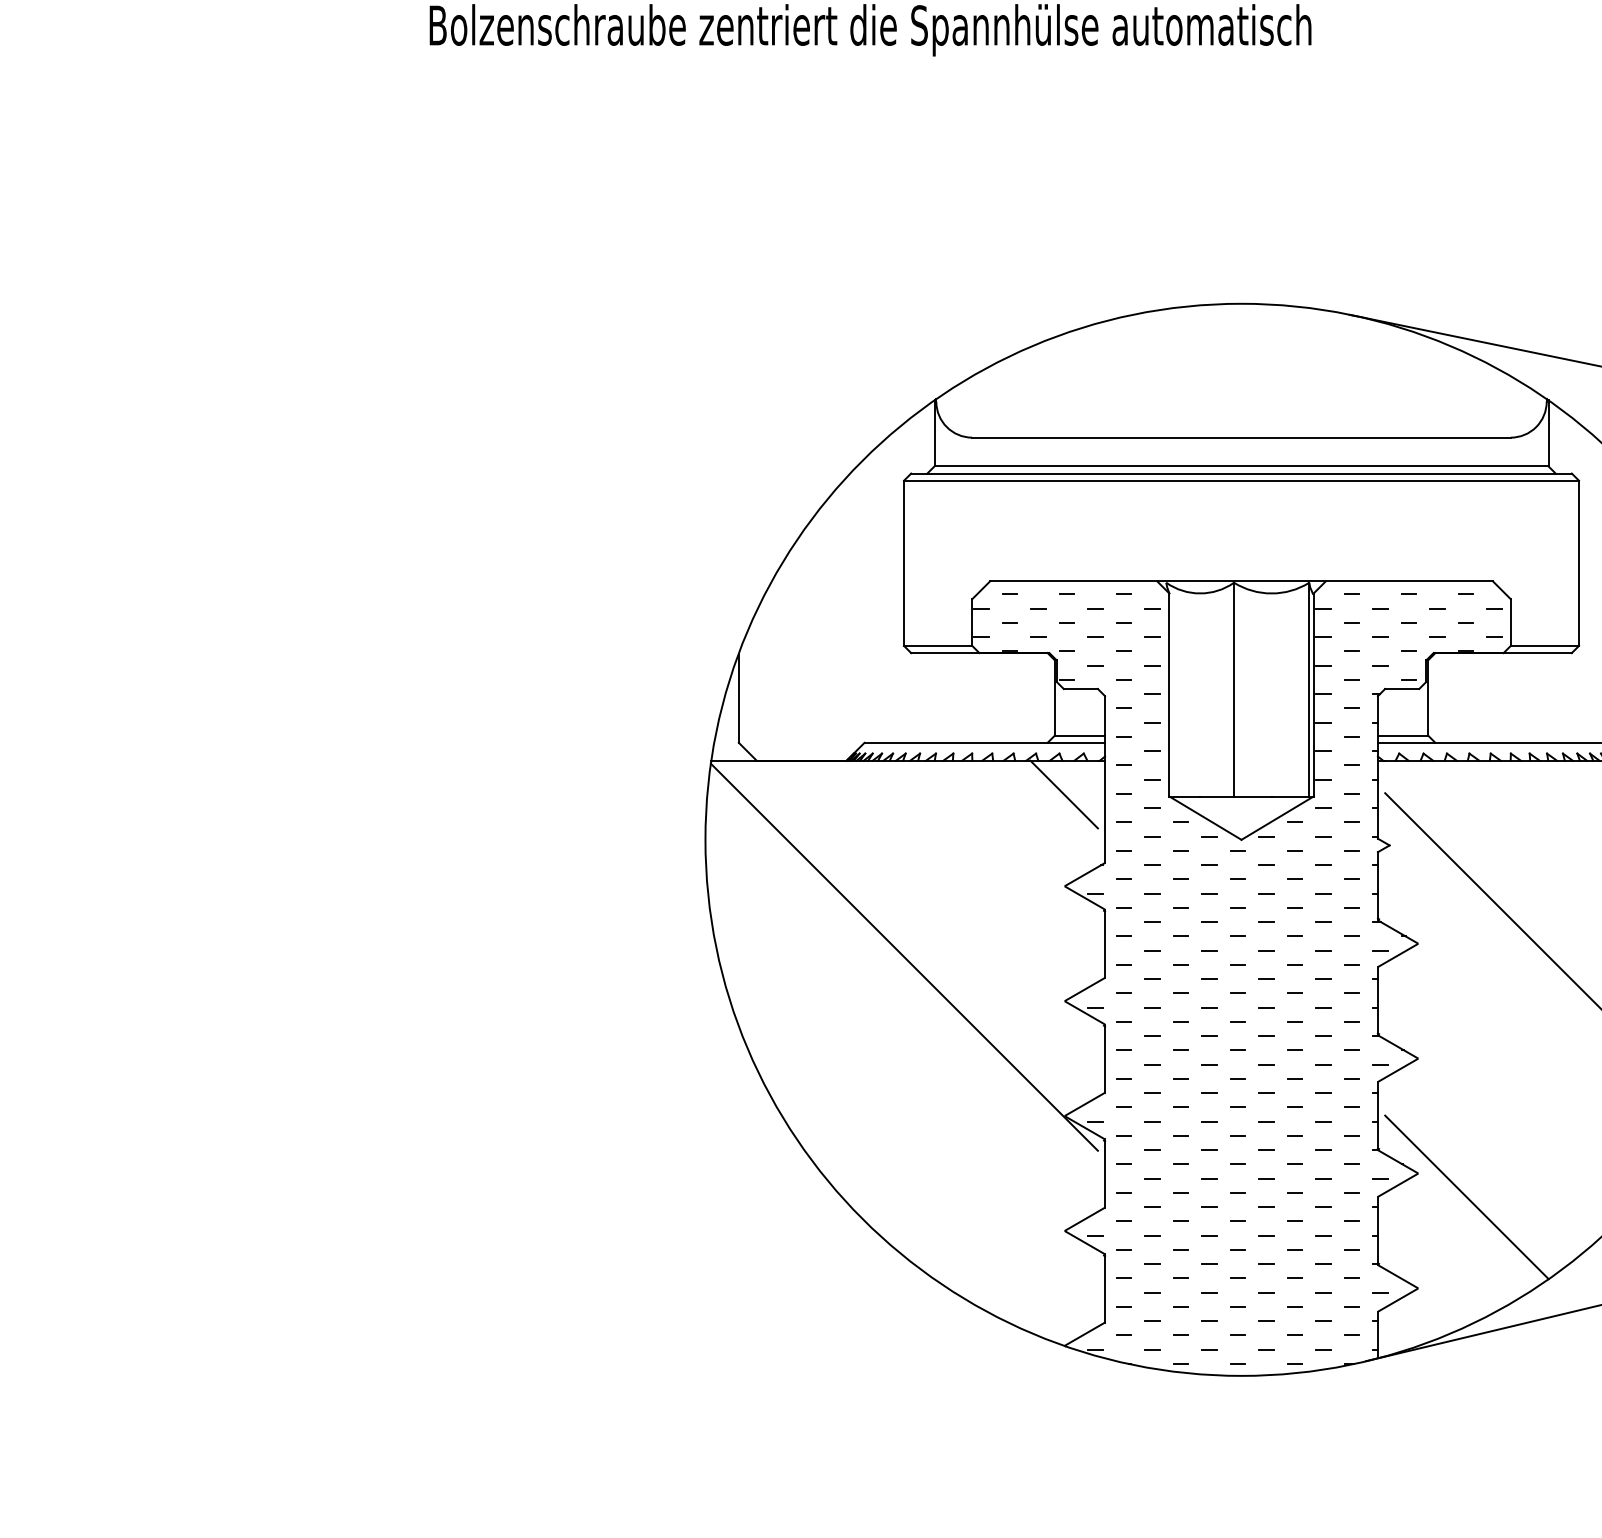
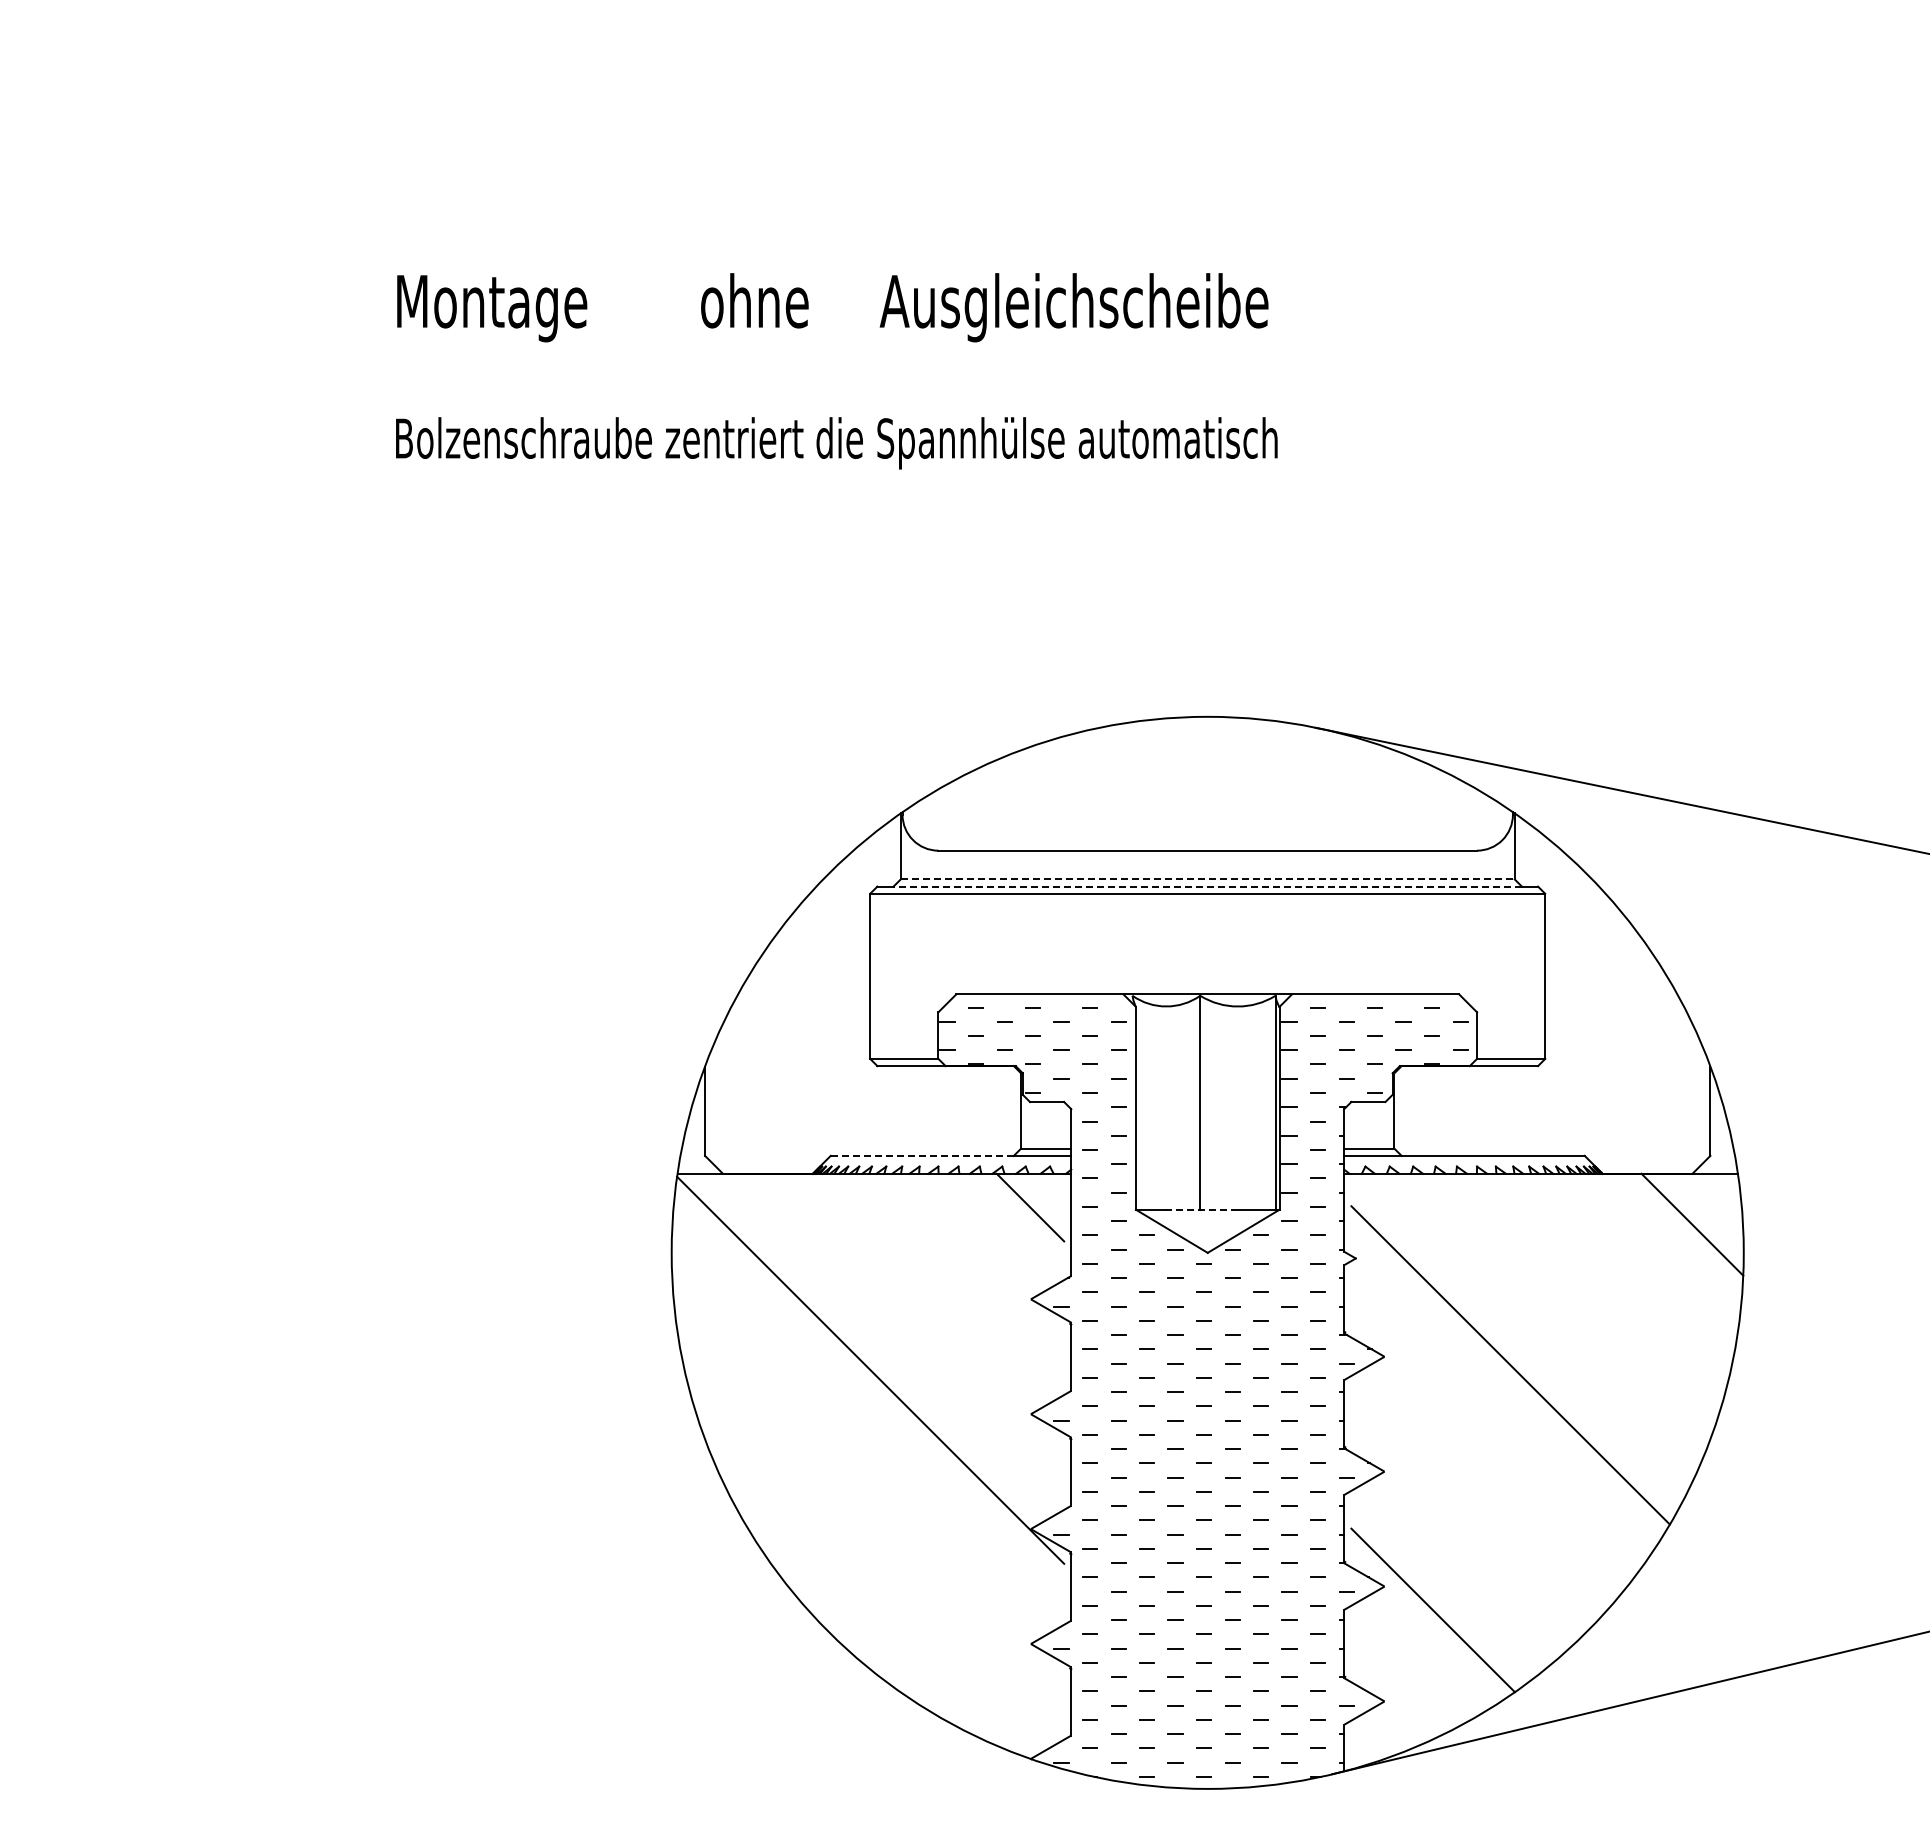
line: (1241, 466) -> (1207, 879), solid -> dashed
line: (1241, 473) -> (1207, 886), solid -> dashed
line: (956, 742) -> (922, 1155), solid -> dashed
line: (1236, 796) -> (1202, 1209), solid -> dashed

